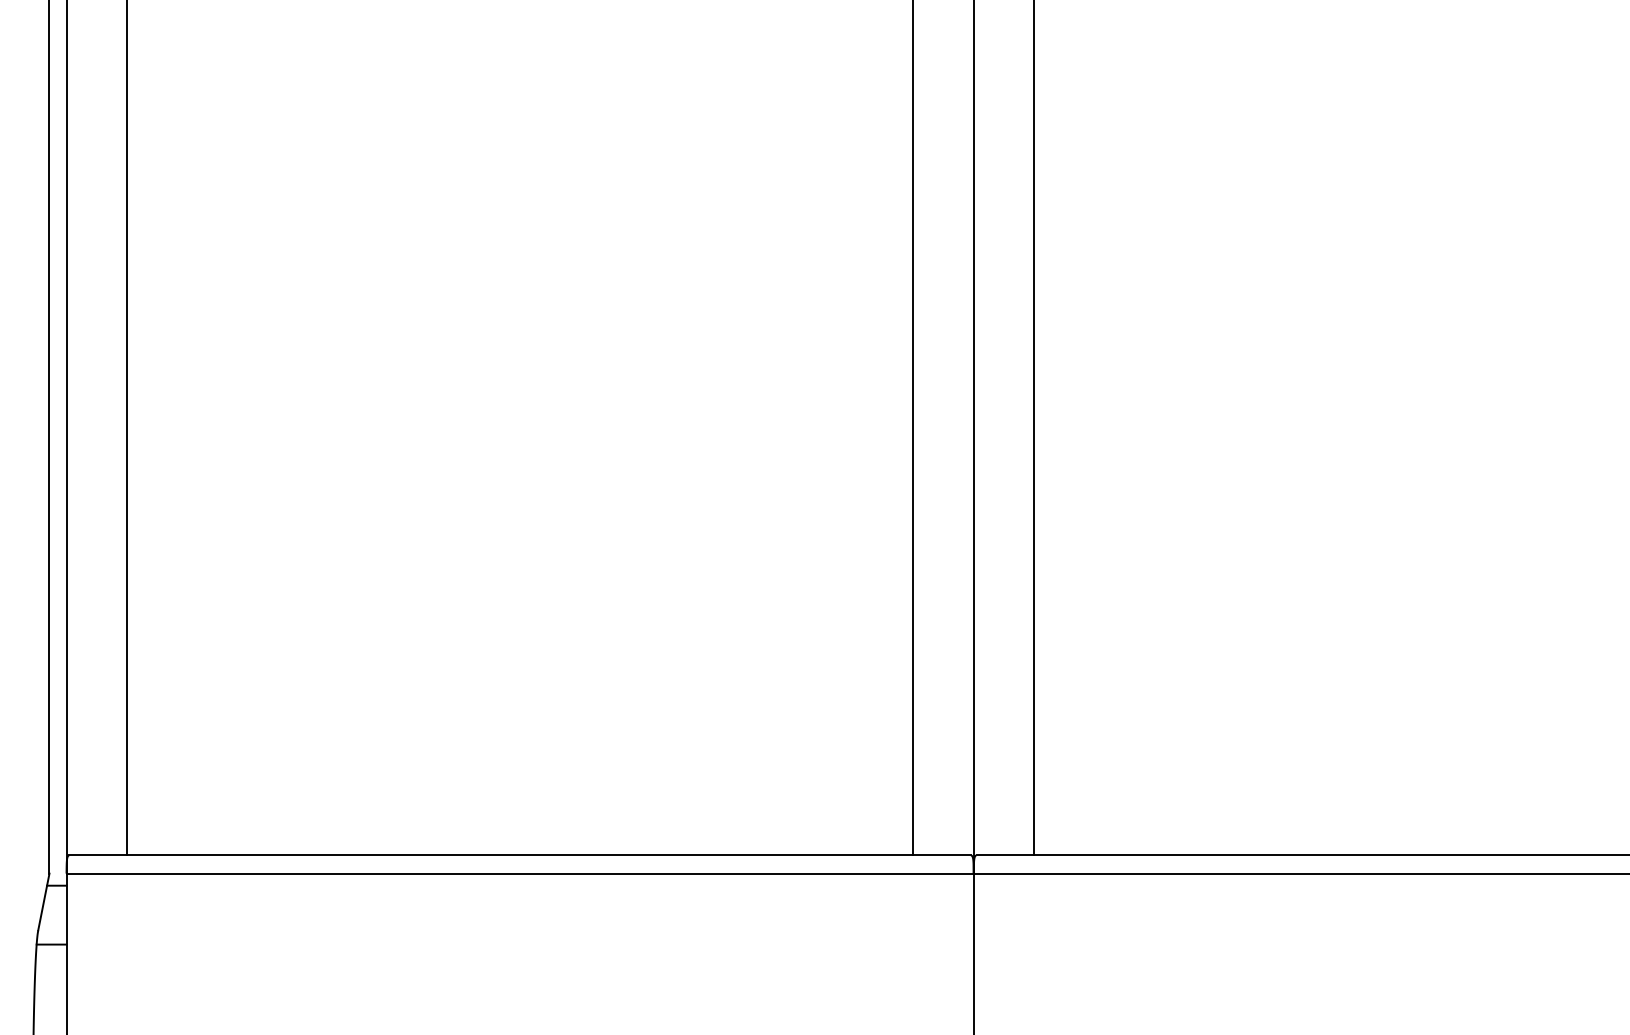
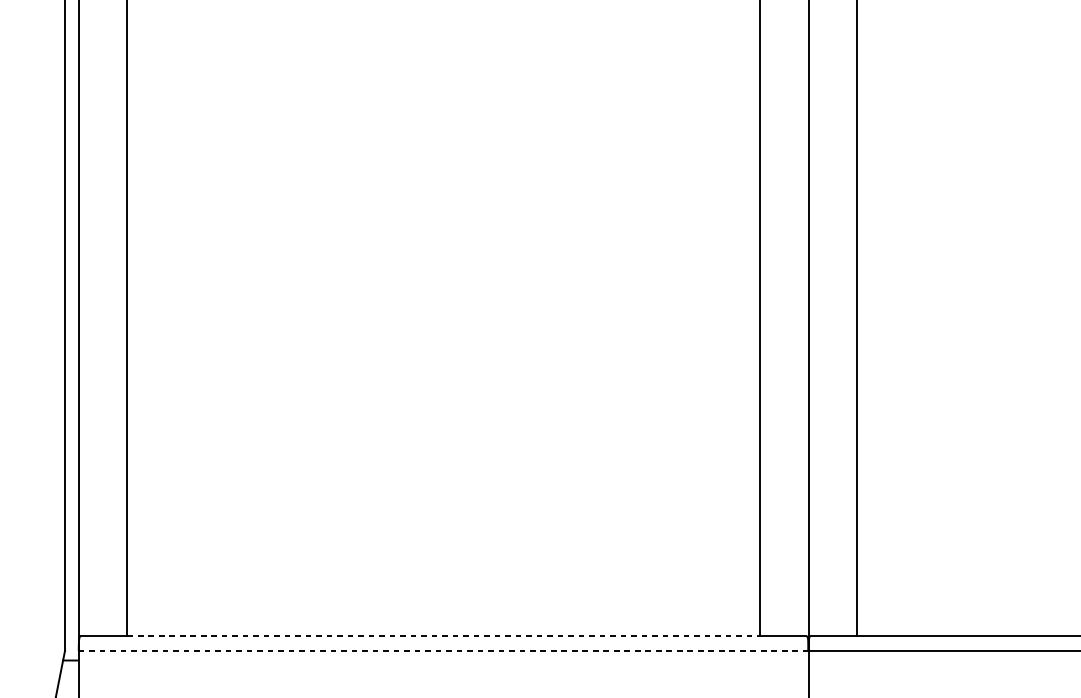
line: (520, 855) -> (443, 636), solid -> dashed
line: (520, 873) -> (443, 650), solid -> dashed

